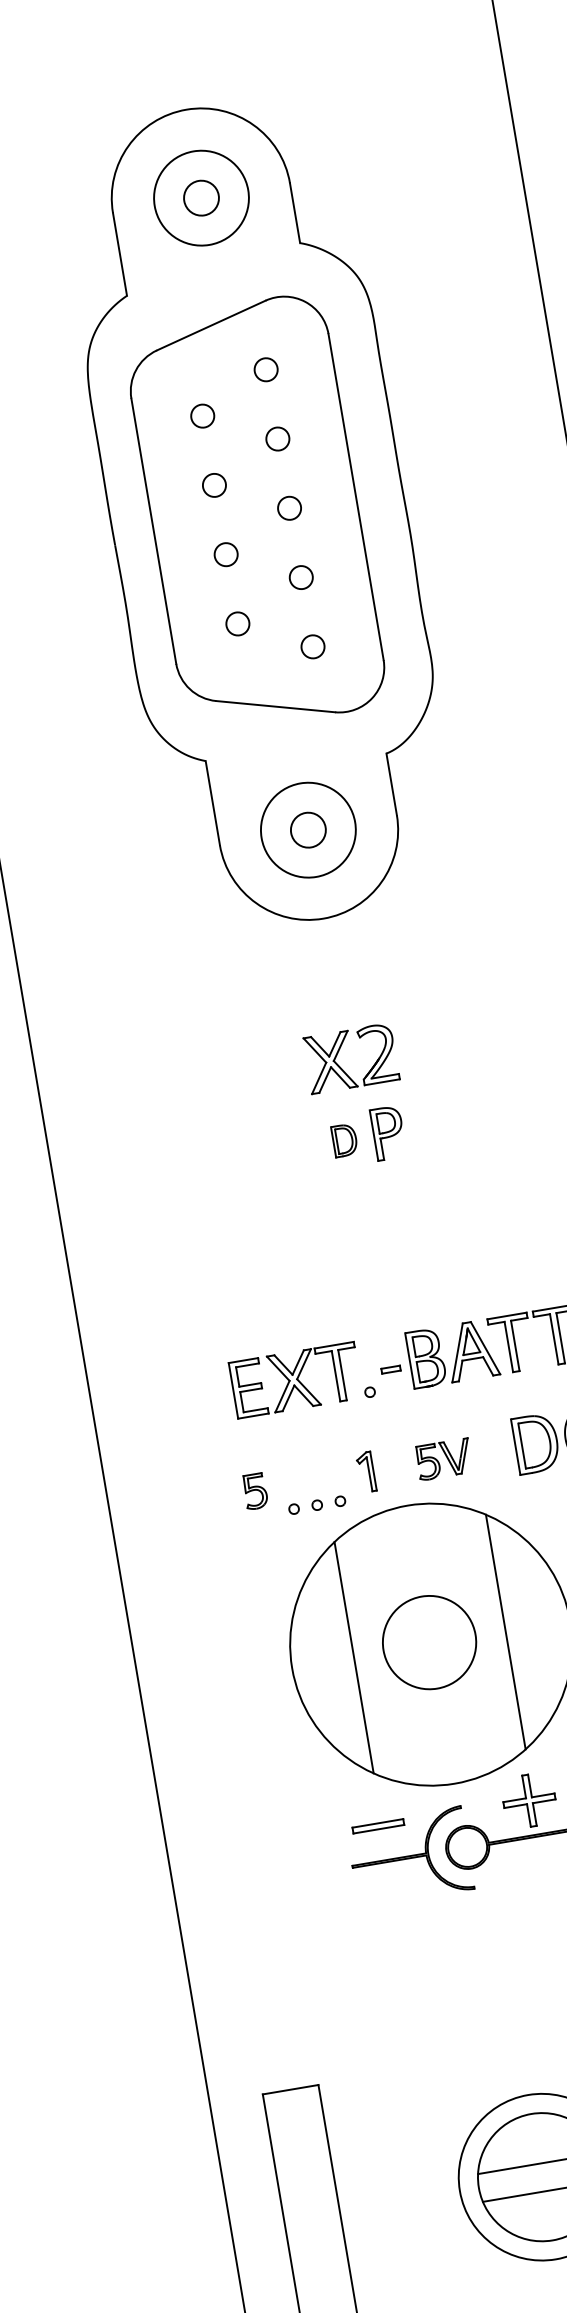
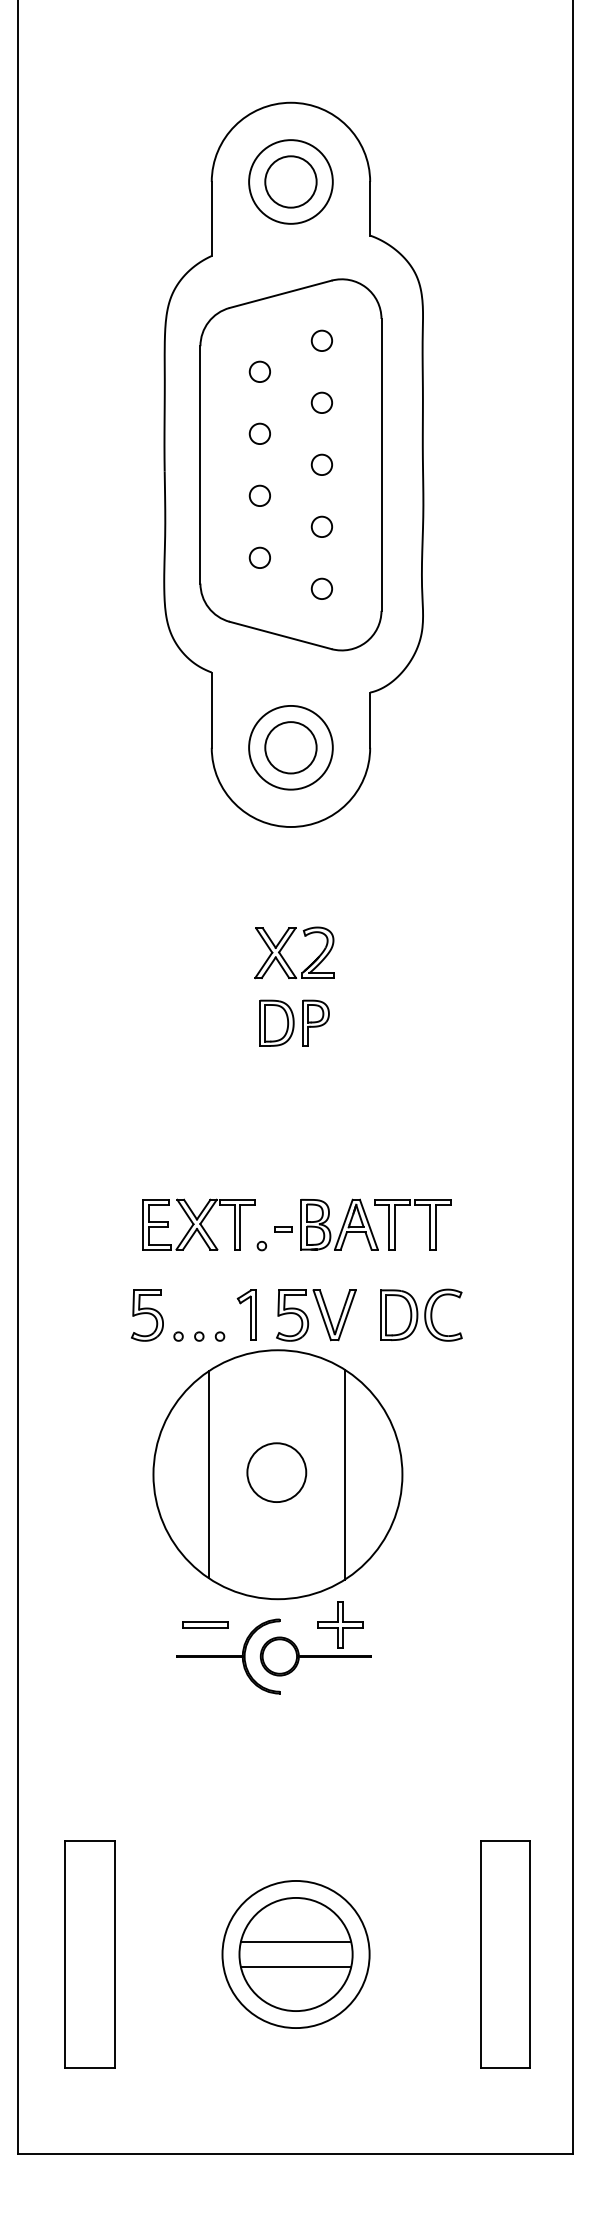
circle: (200, 197) -> (290, 181), size x1.67
circle: (307, 829) -> (290, 747), size x1.67
part: (344, 1139) -> (276, 1022), size x1.67
part: (444, 1459) -> (316, 1315), size x1.67
part: (365, 1471) -> (246, 1314), size x1.43
part: (255, 1491) -> (147, 1315), size x1.67
circle: (429, 1642) -> (276, 1472), size x0.71

